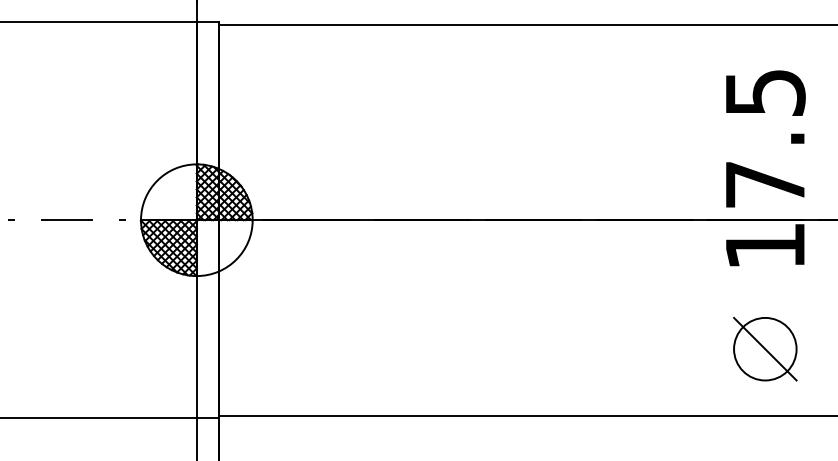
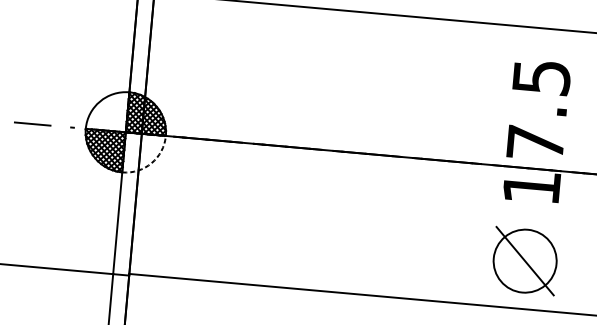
arc: (236, 259) -> (151, 163), solid -> dashed
part: (765, 349) -> (525, 261), size x1.4

